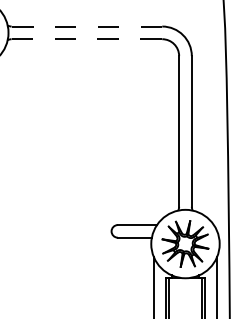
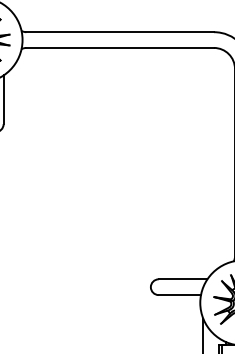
line: (86, 26) -> (119, 32), dashed -> solid
line: (87, 39) -> (120, 48), dashed -> solid

